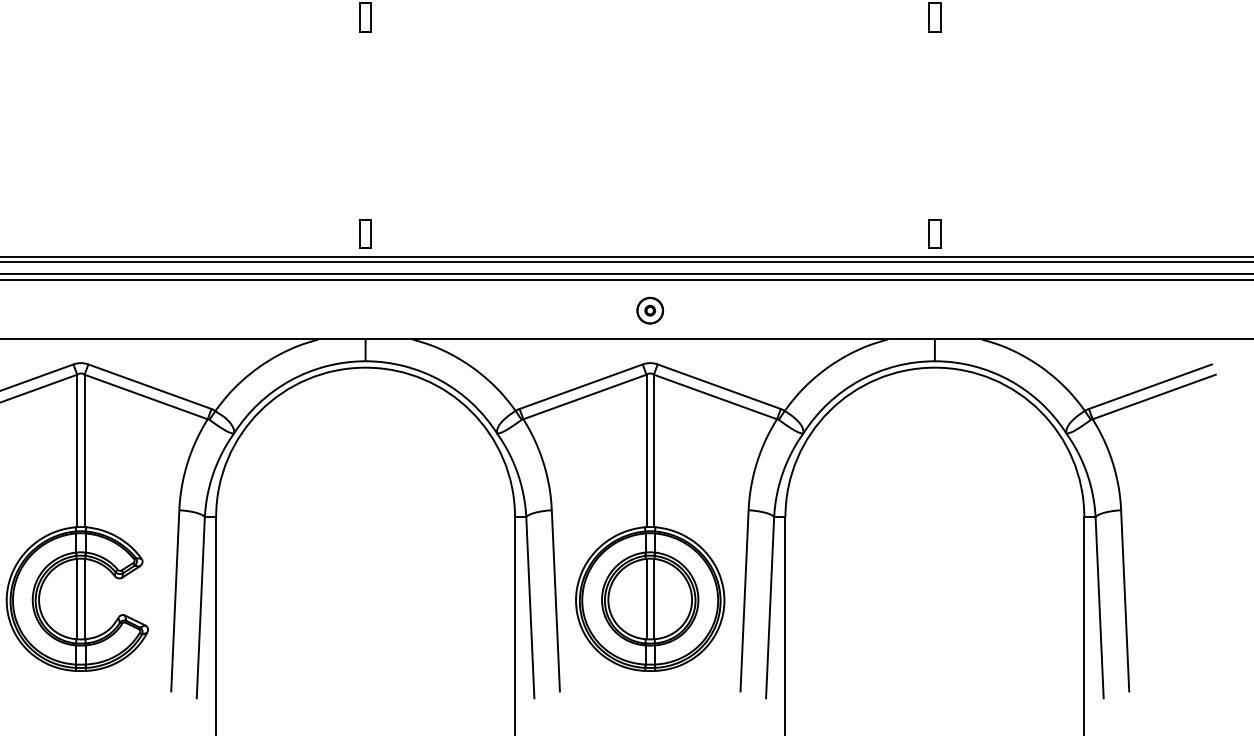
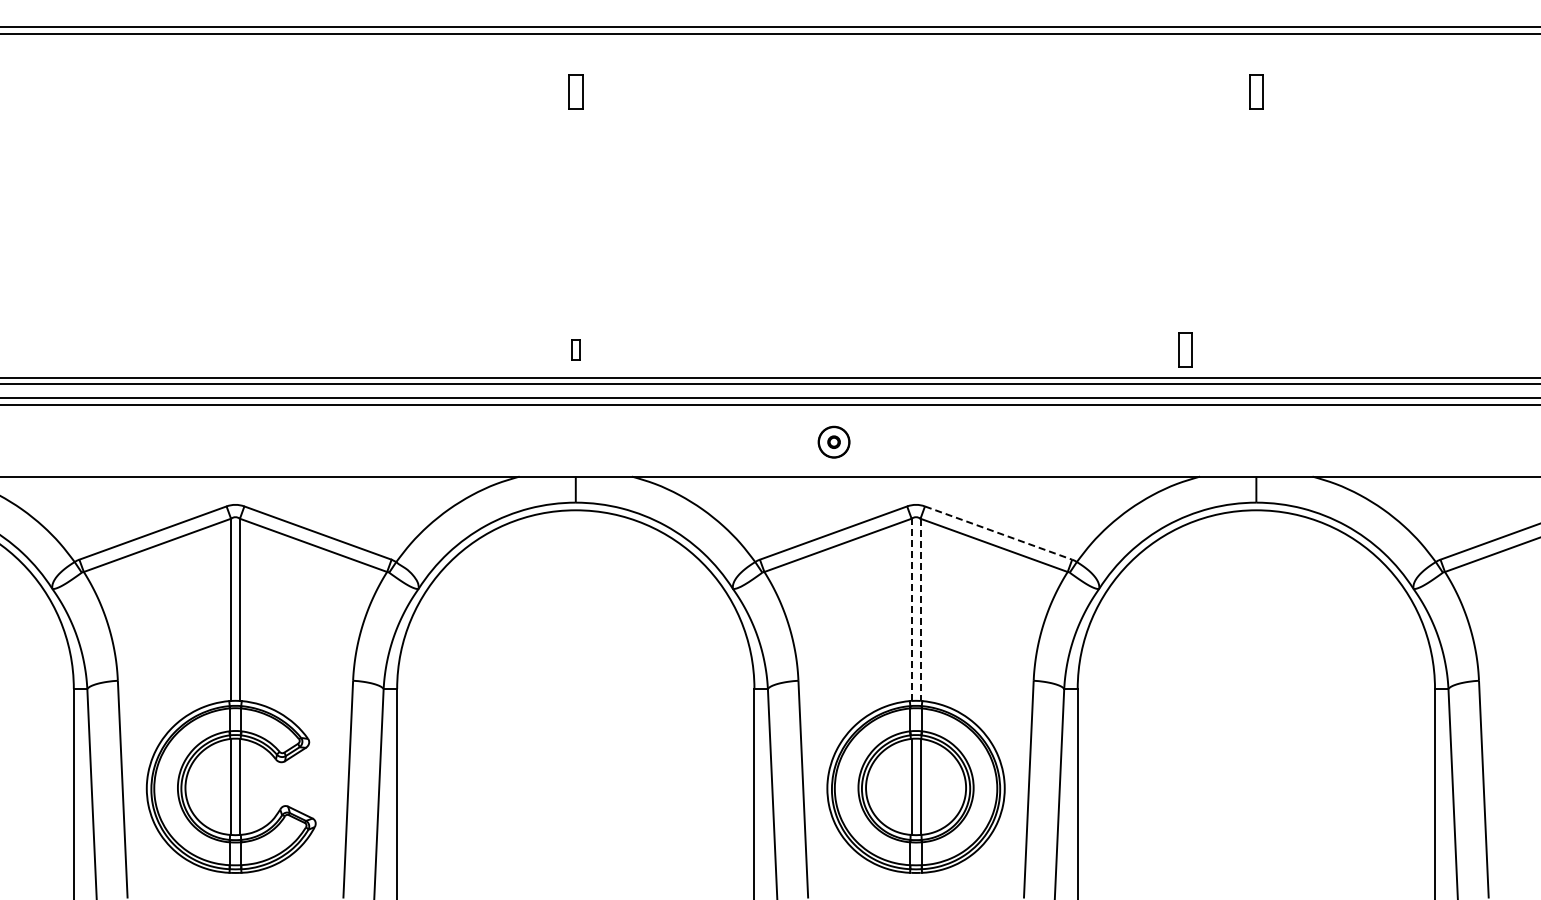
part: (365, 233) -> (575, 349), size x0.6
part: (934, 233) -> (1185, 349), moved
part: (649, 310) -> (833, 441), moved
line: (720, 387) -> (999, 533), solid -> dashed
line: (646, 450) -> (911, 609), solid -> dashed
line: (653, 451) -> (920, 610), solid -> dashed

